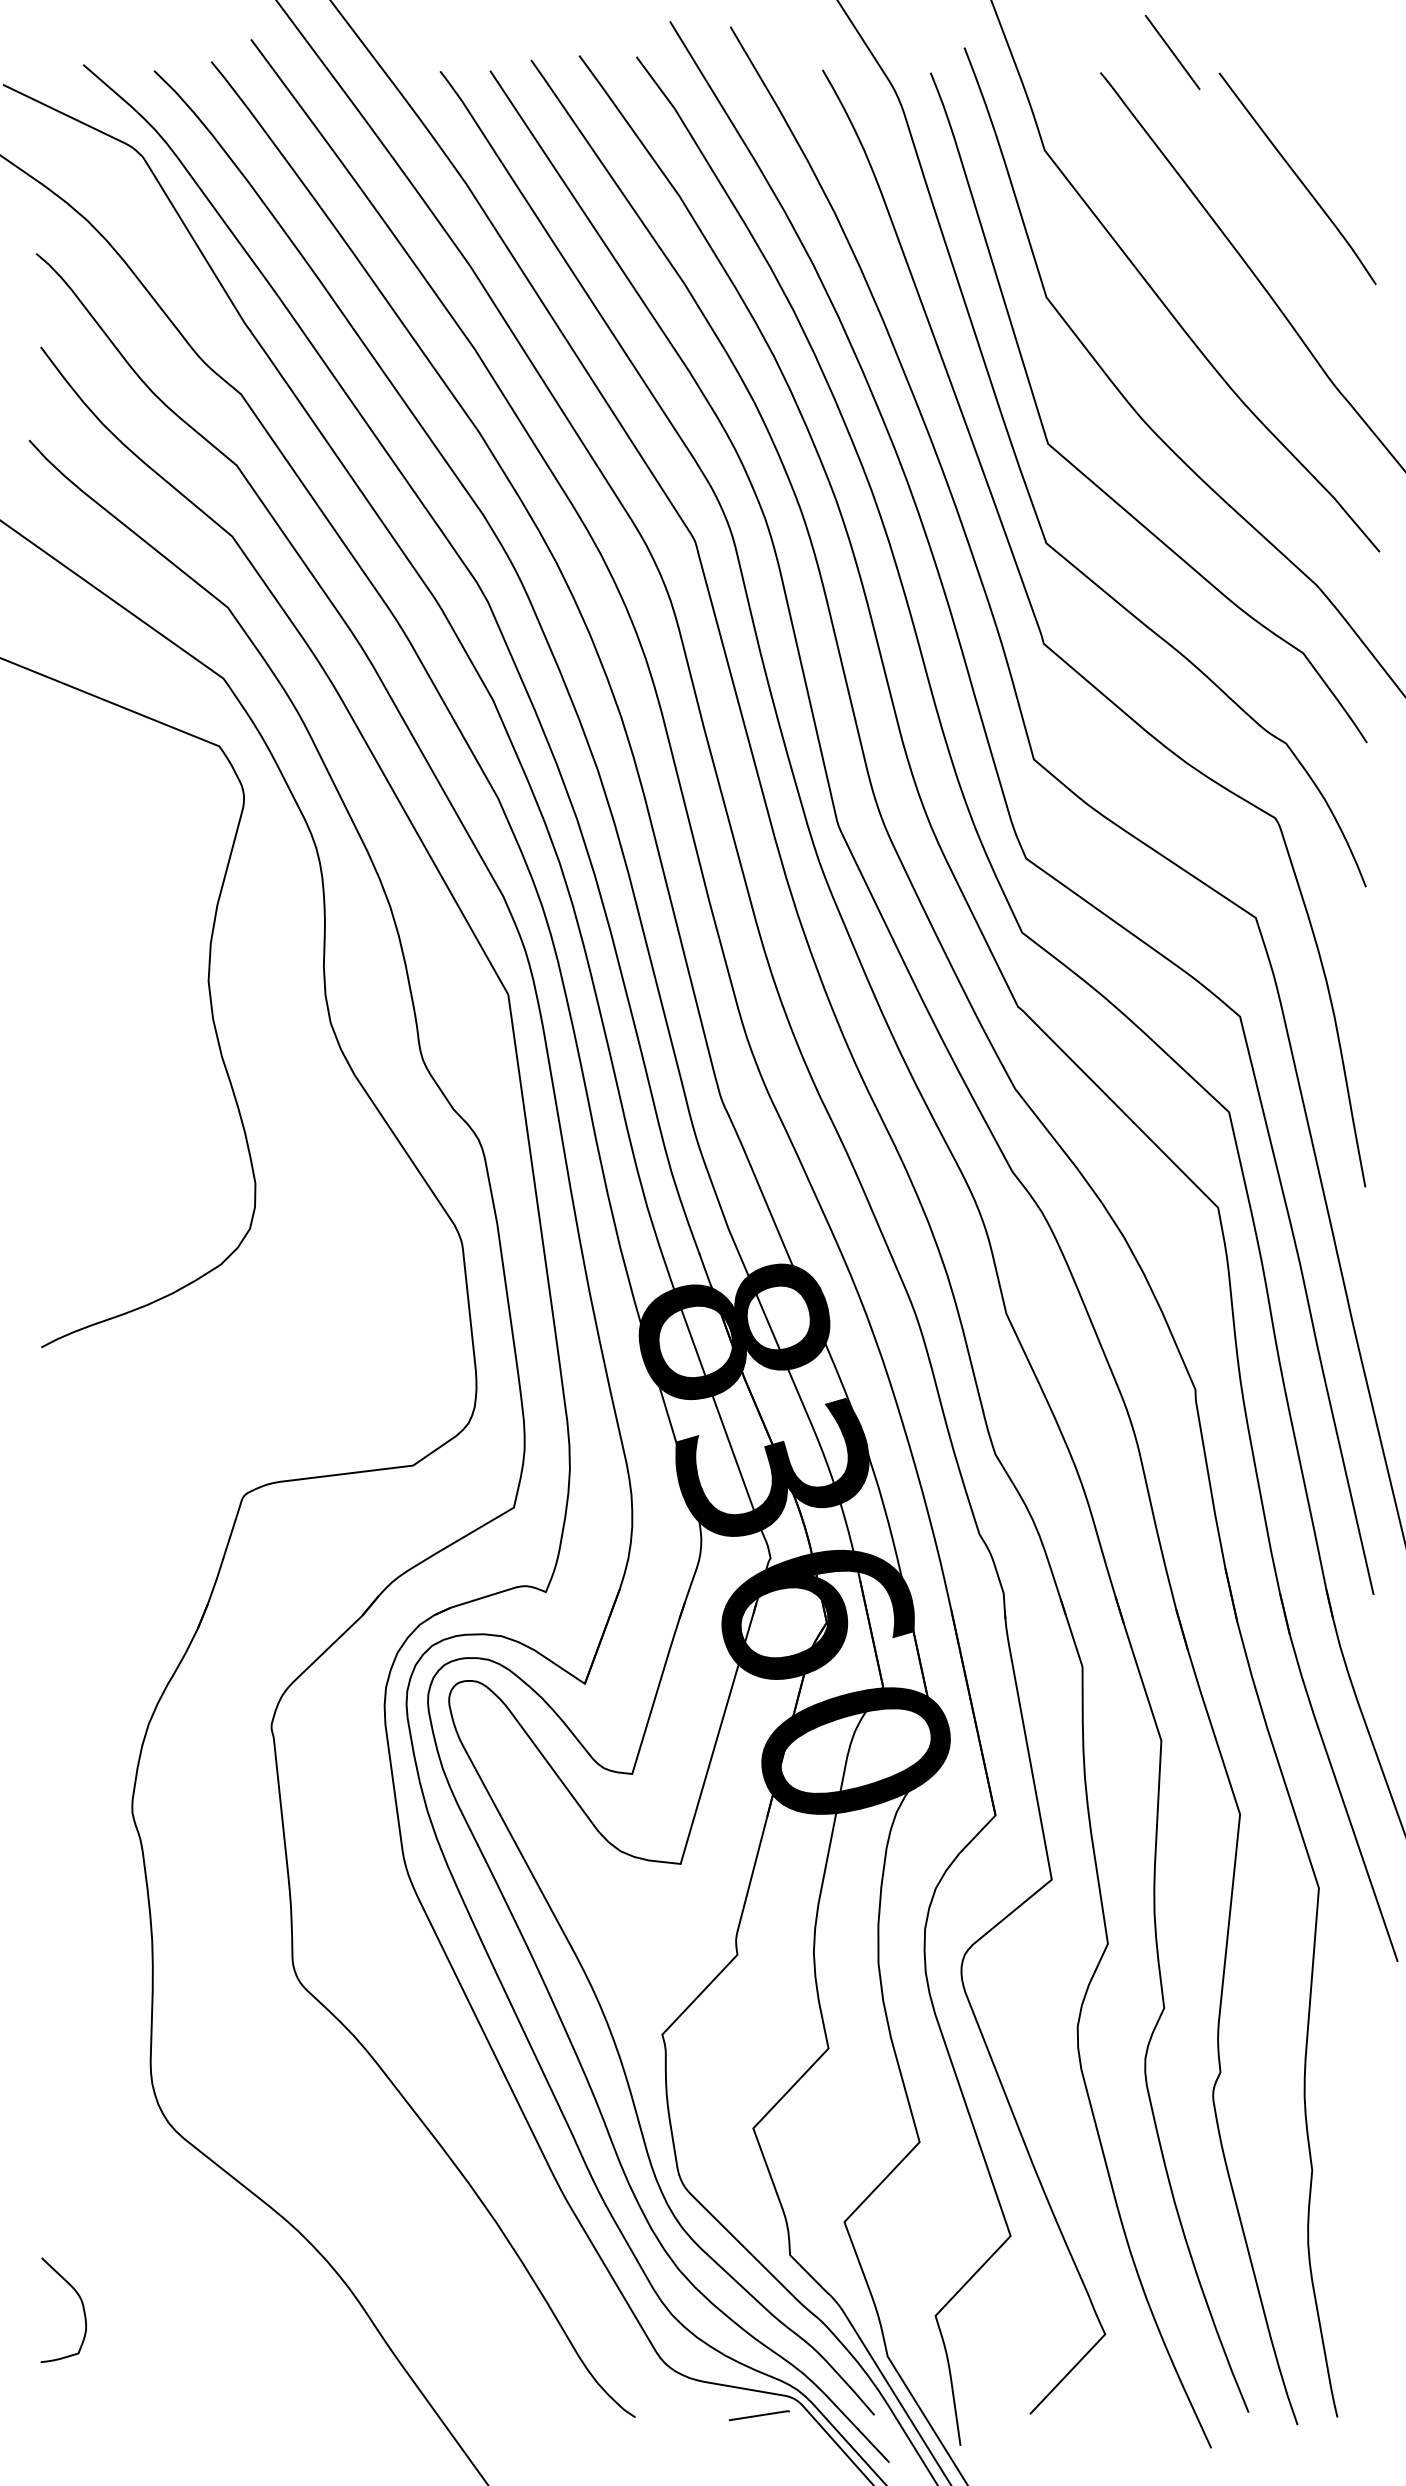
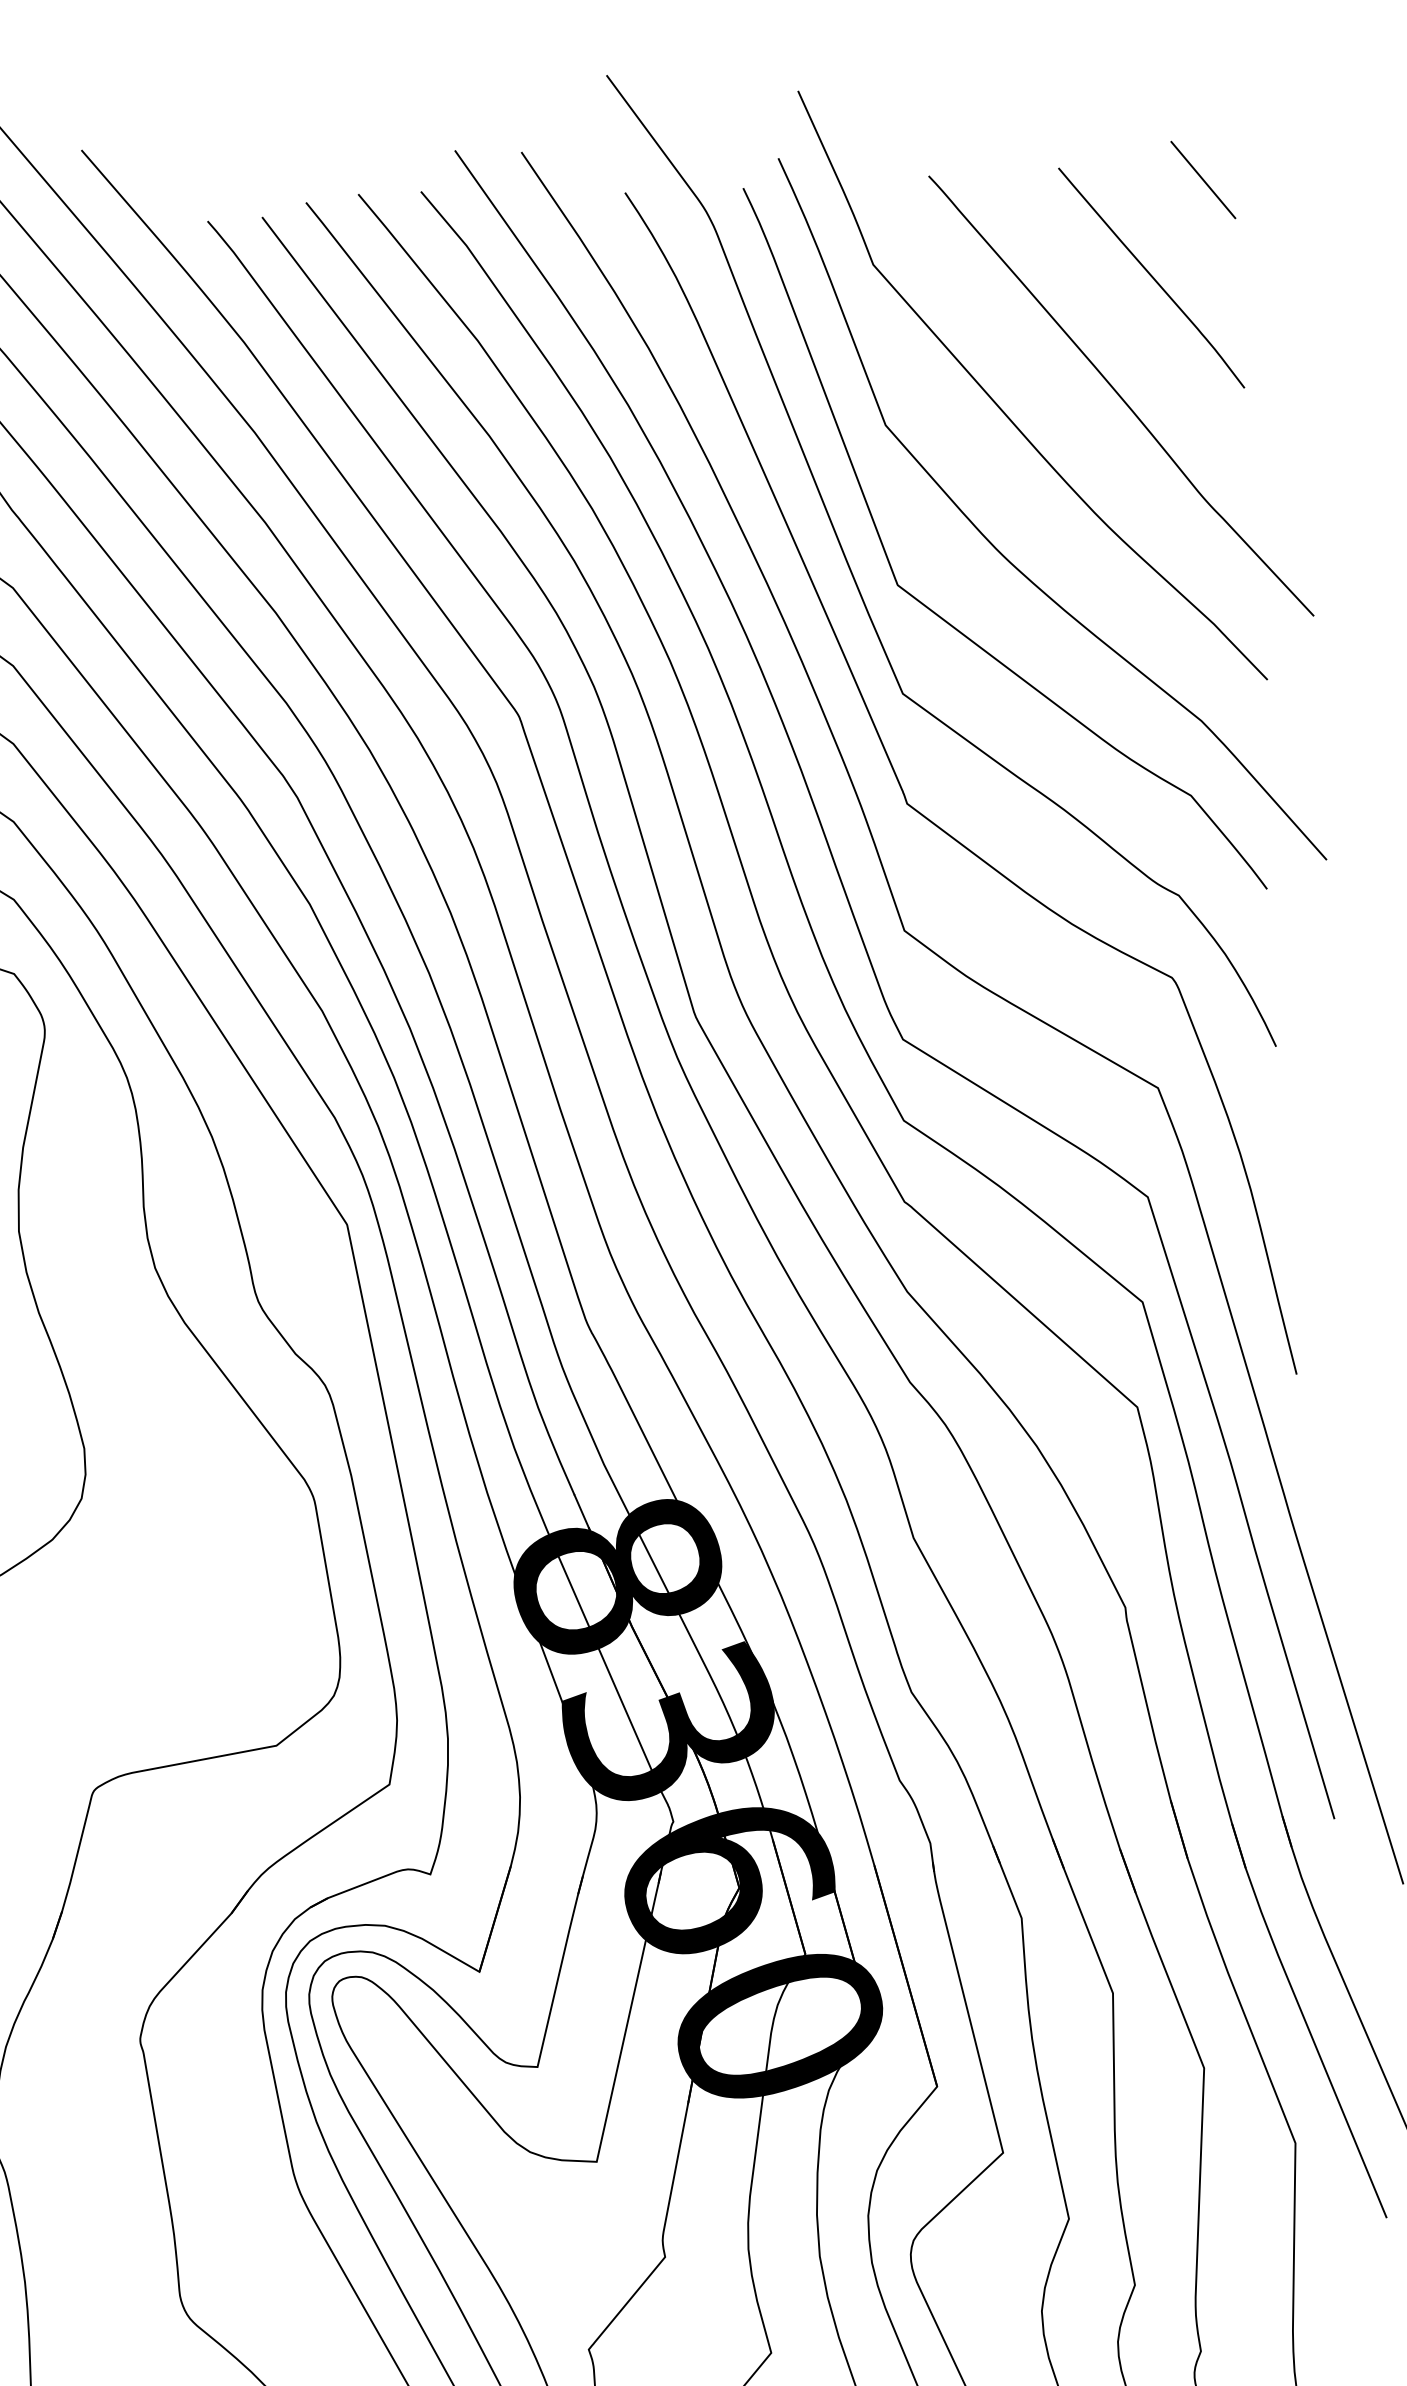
line: (1172, 52) -> (1203, 180), moved

